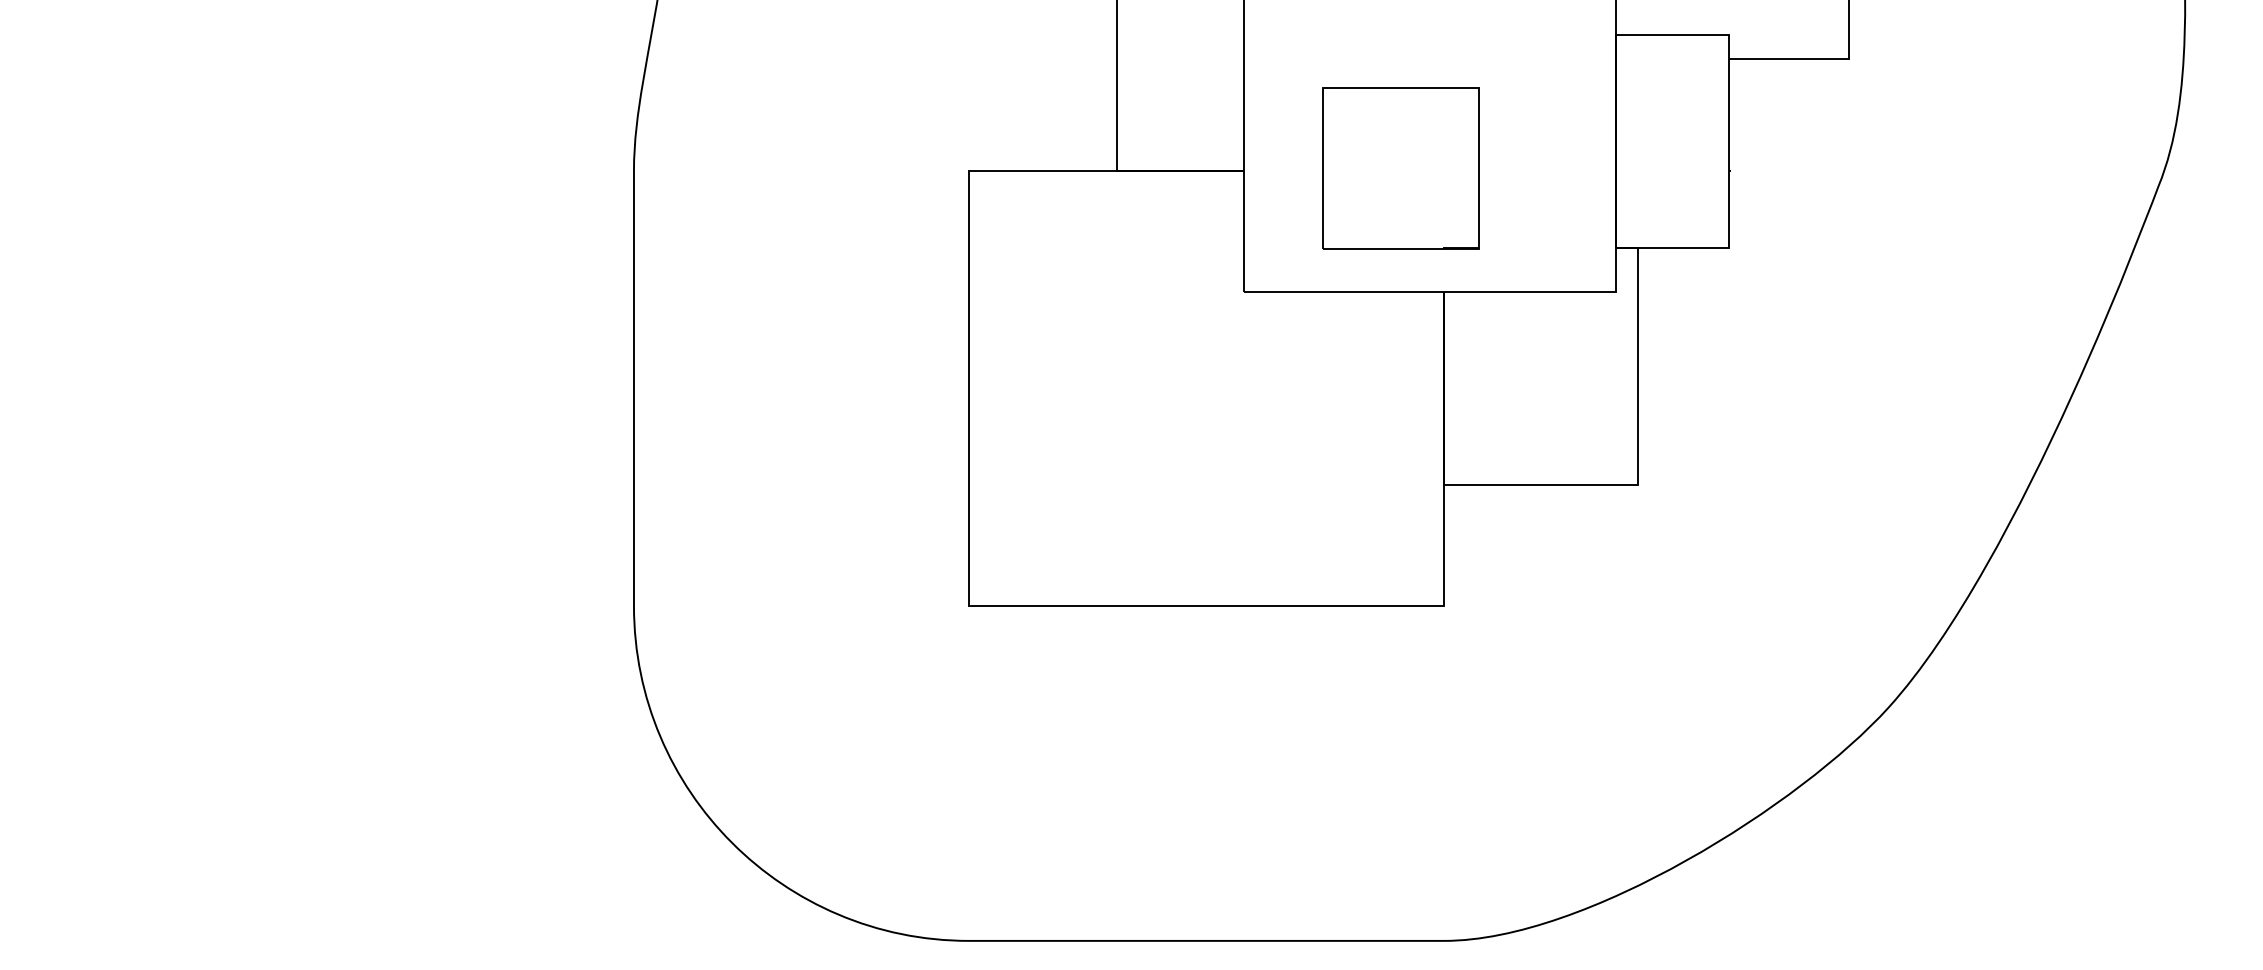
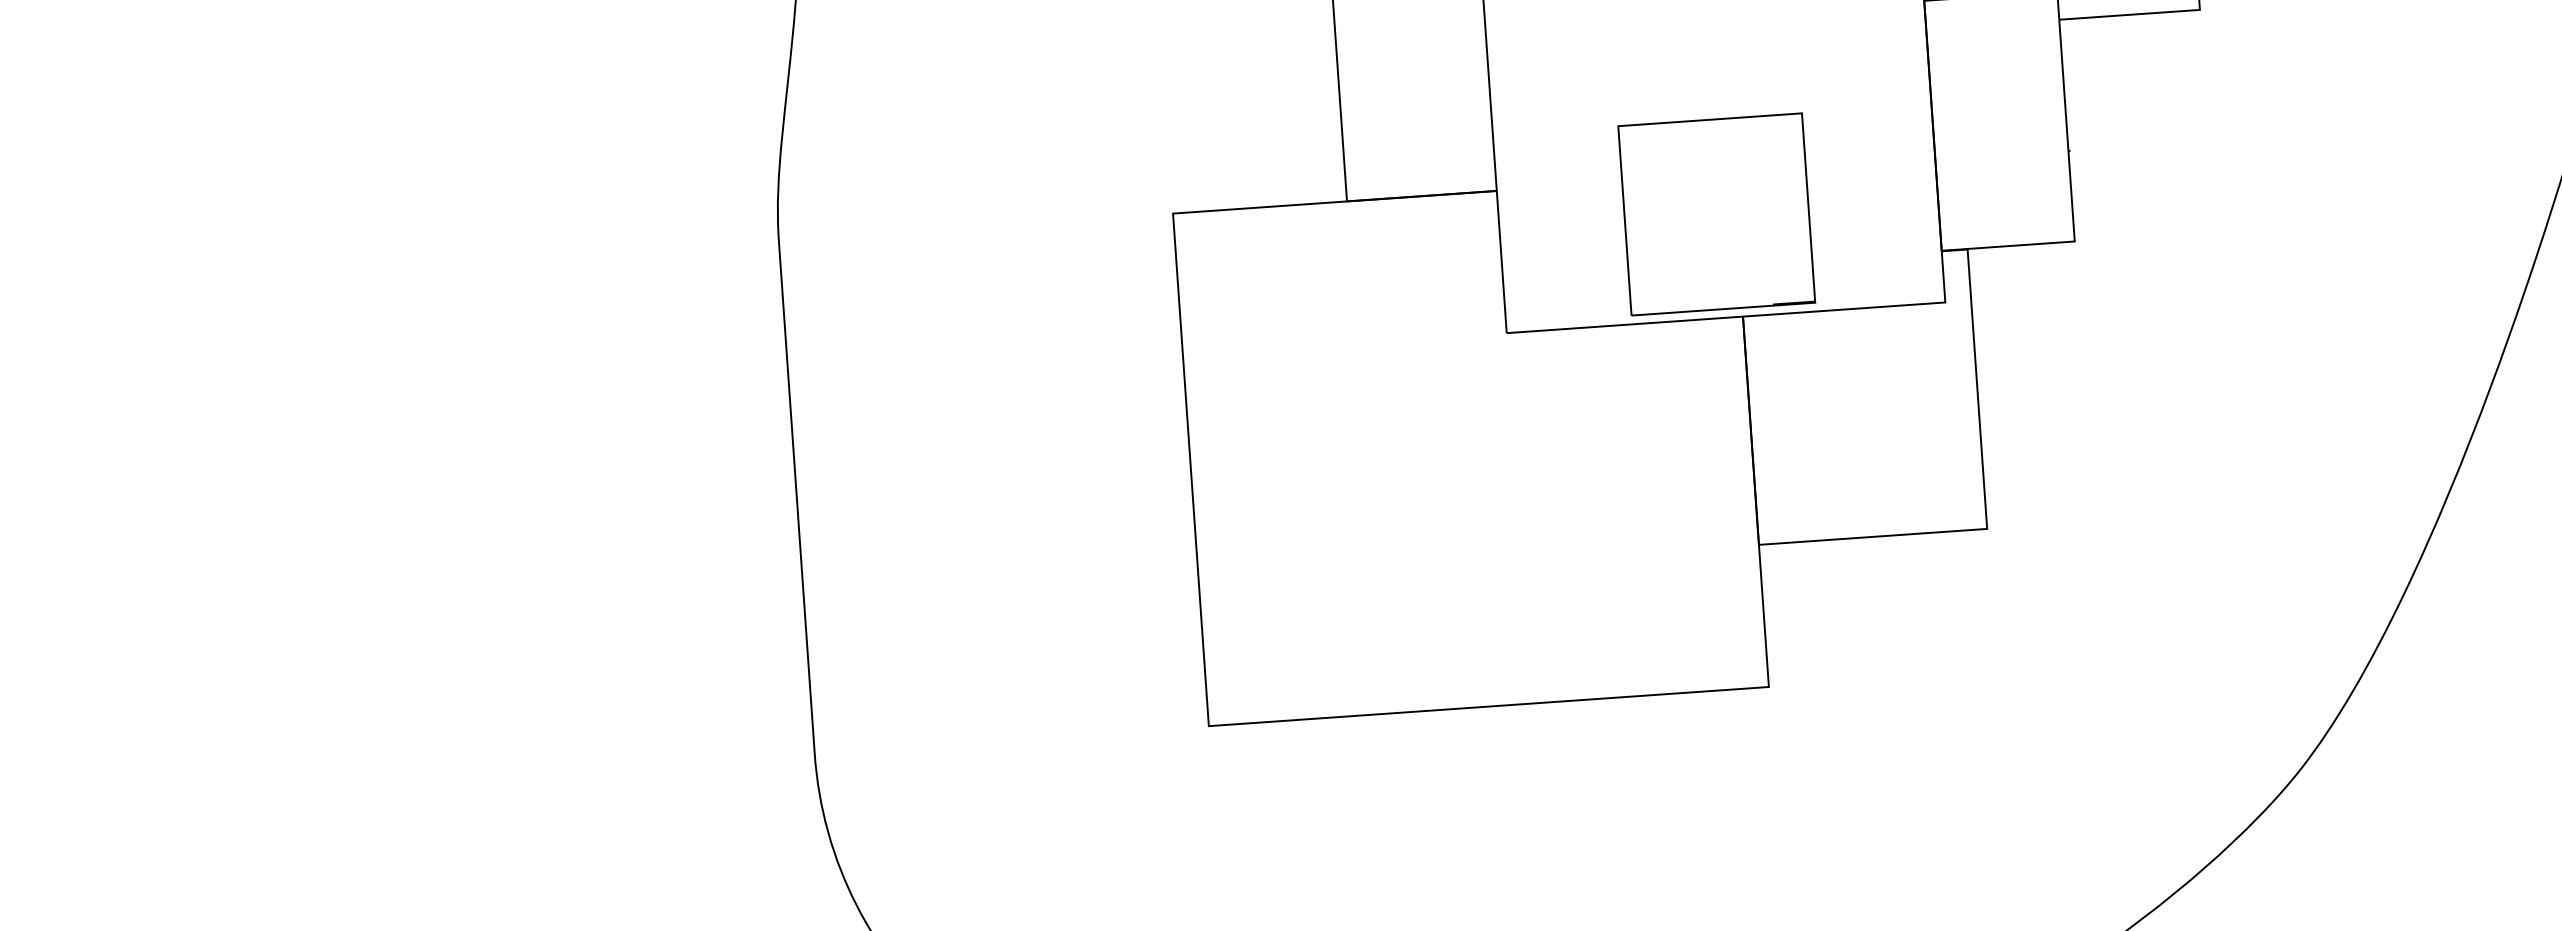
part: (1400, 168) -> (1715, 214), moved

